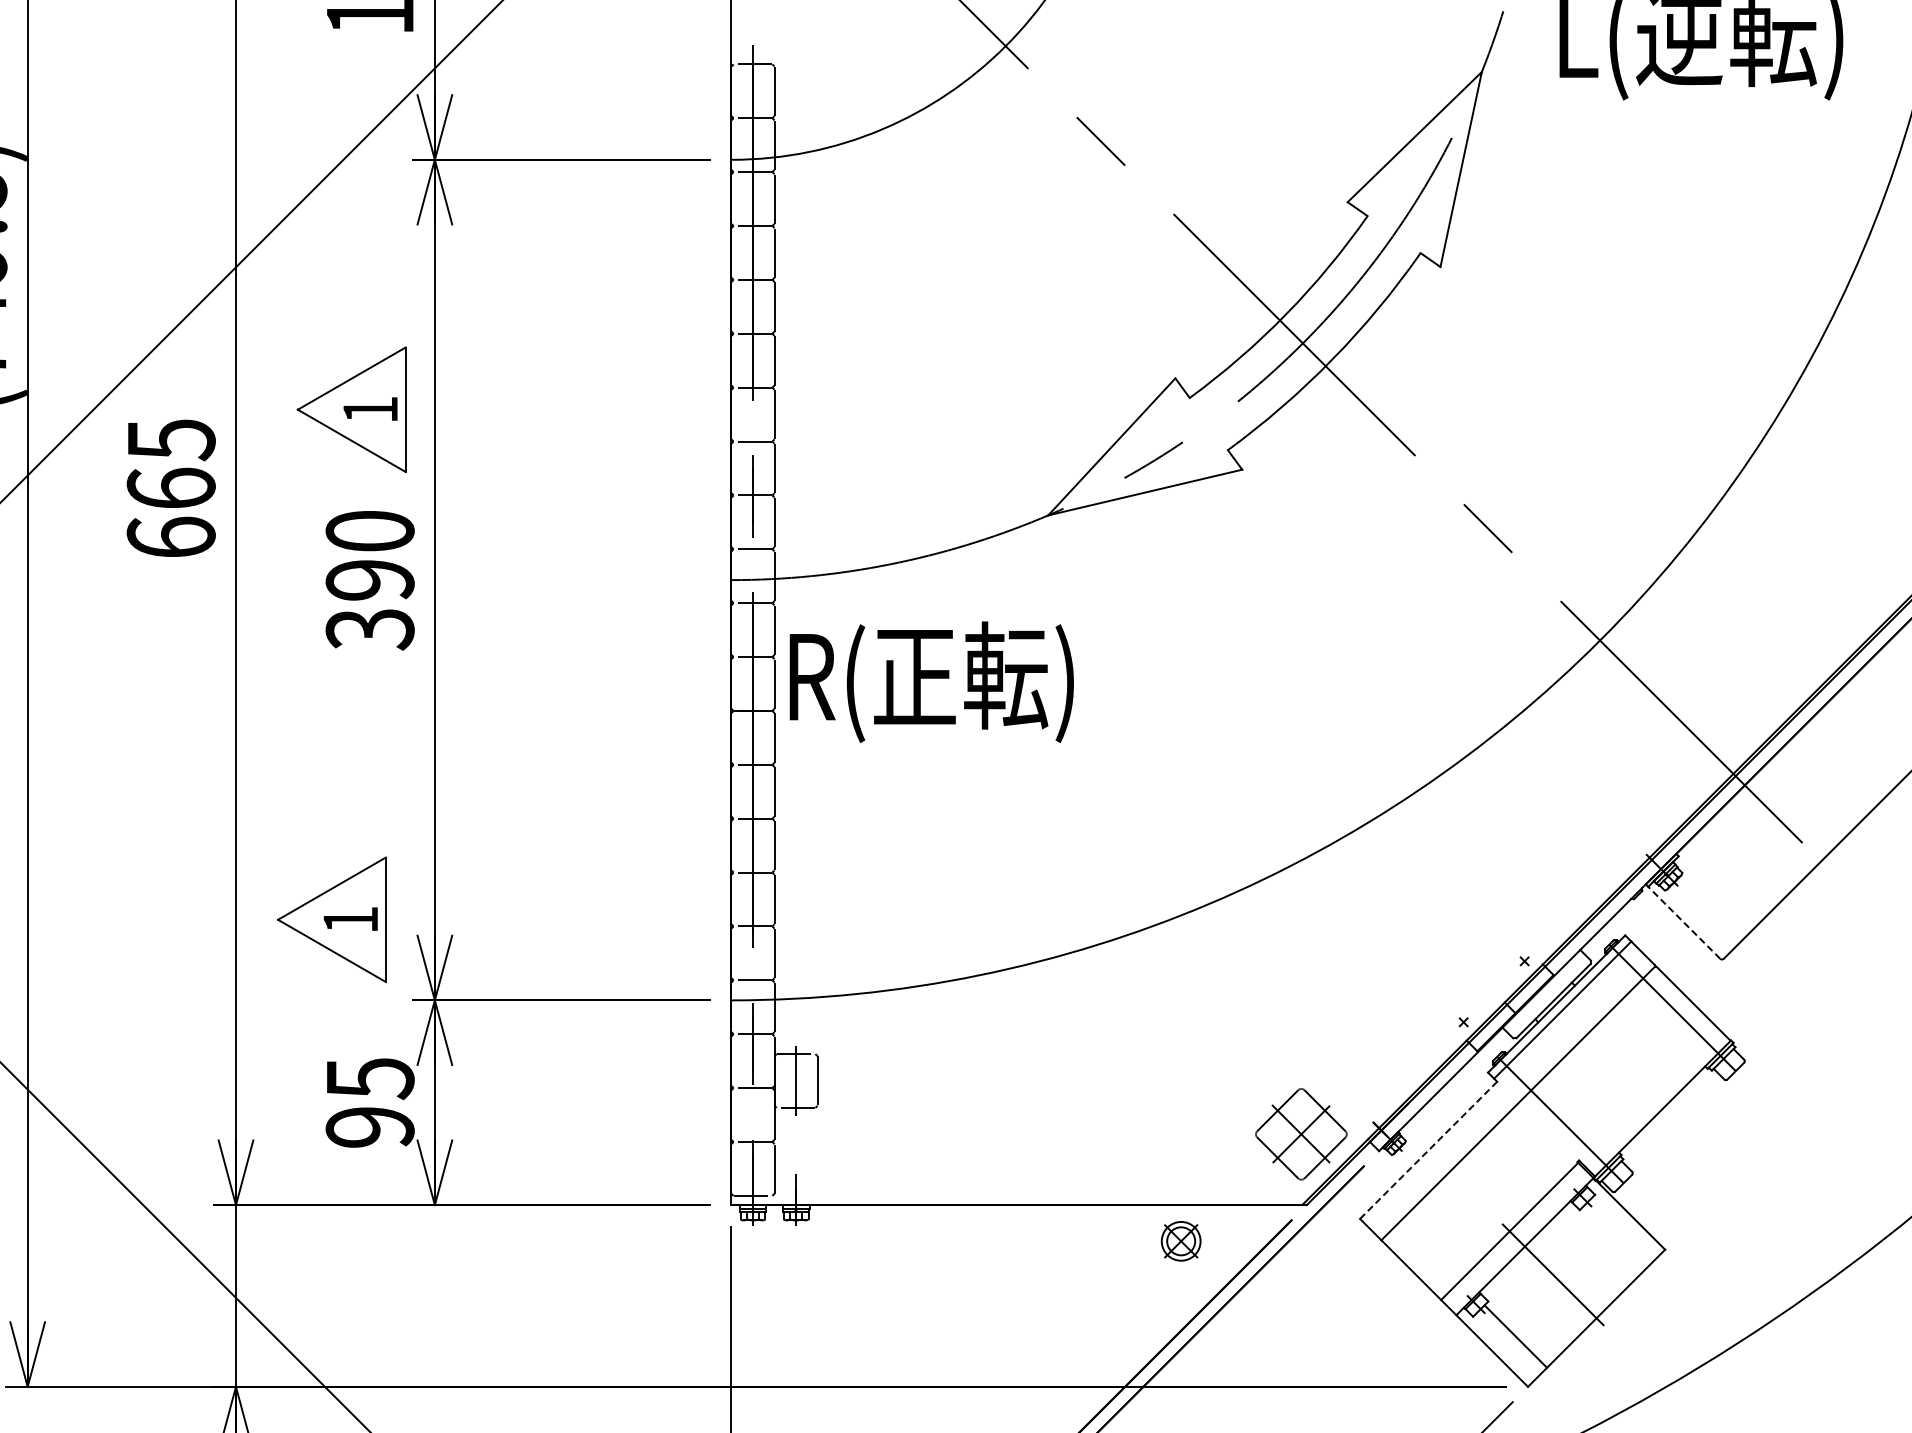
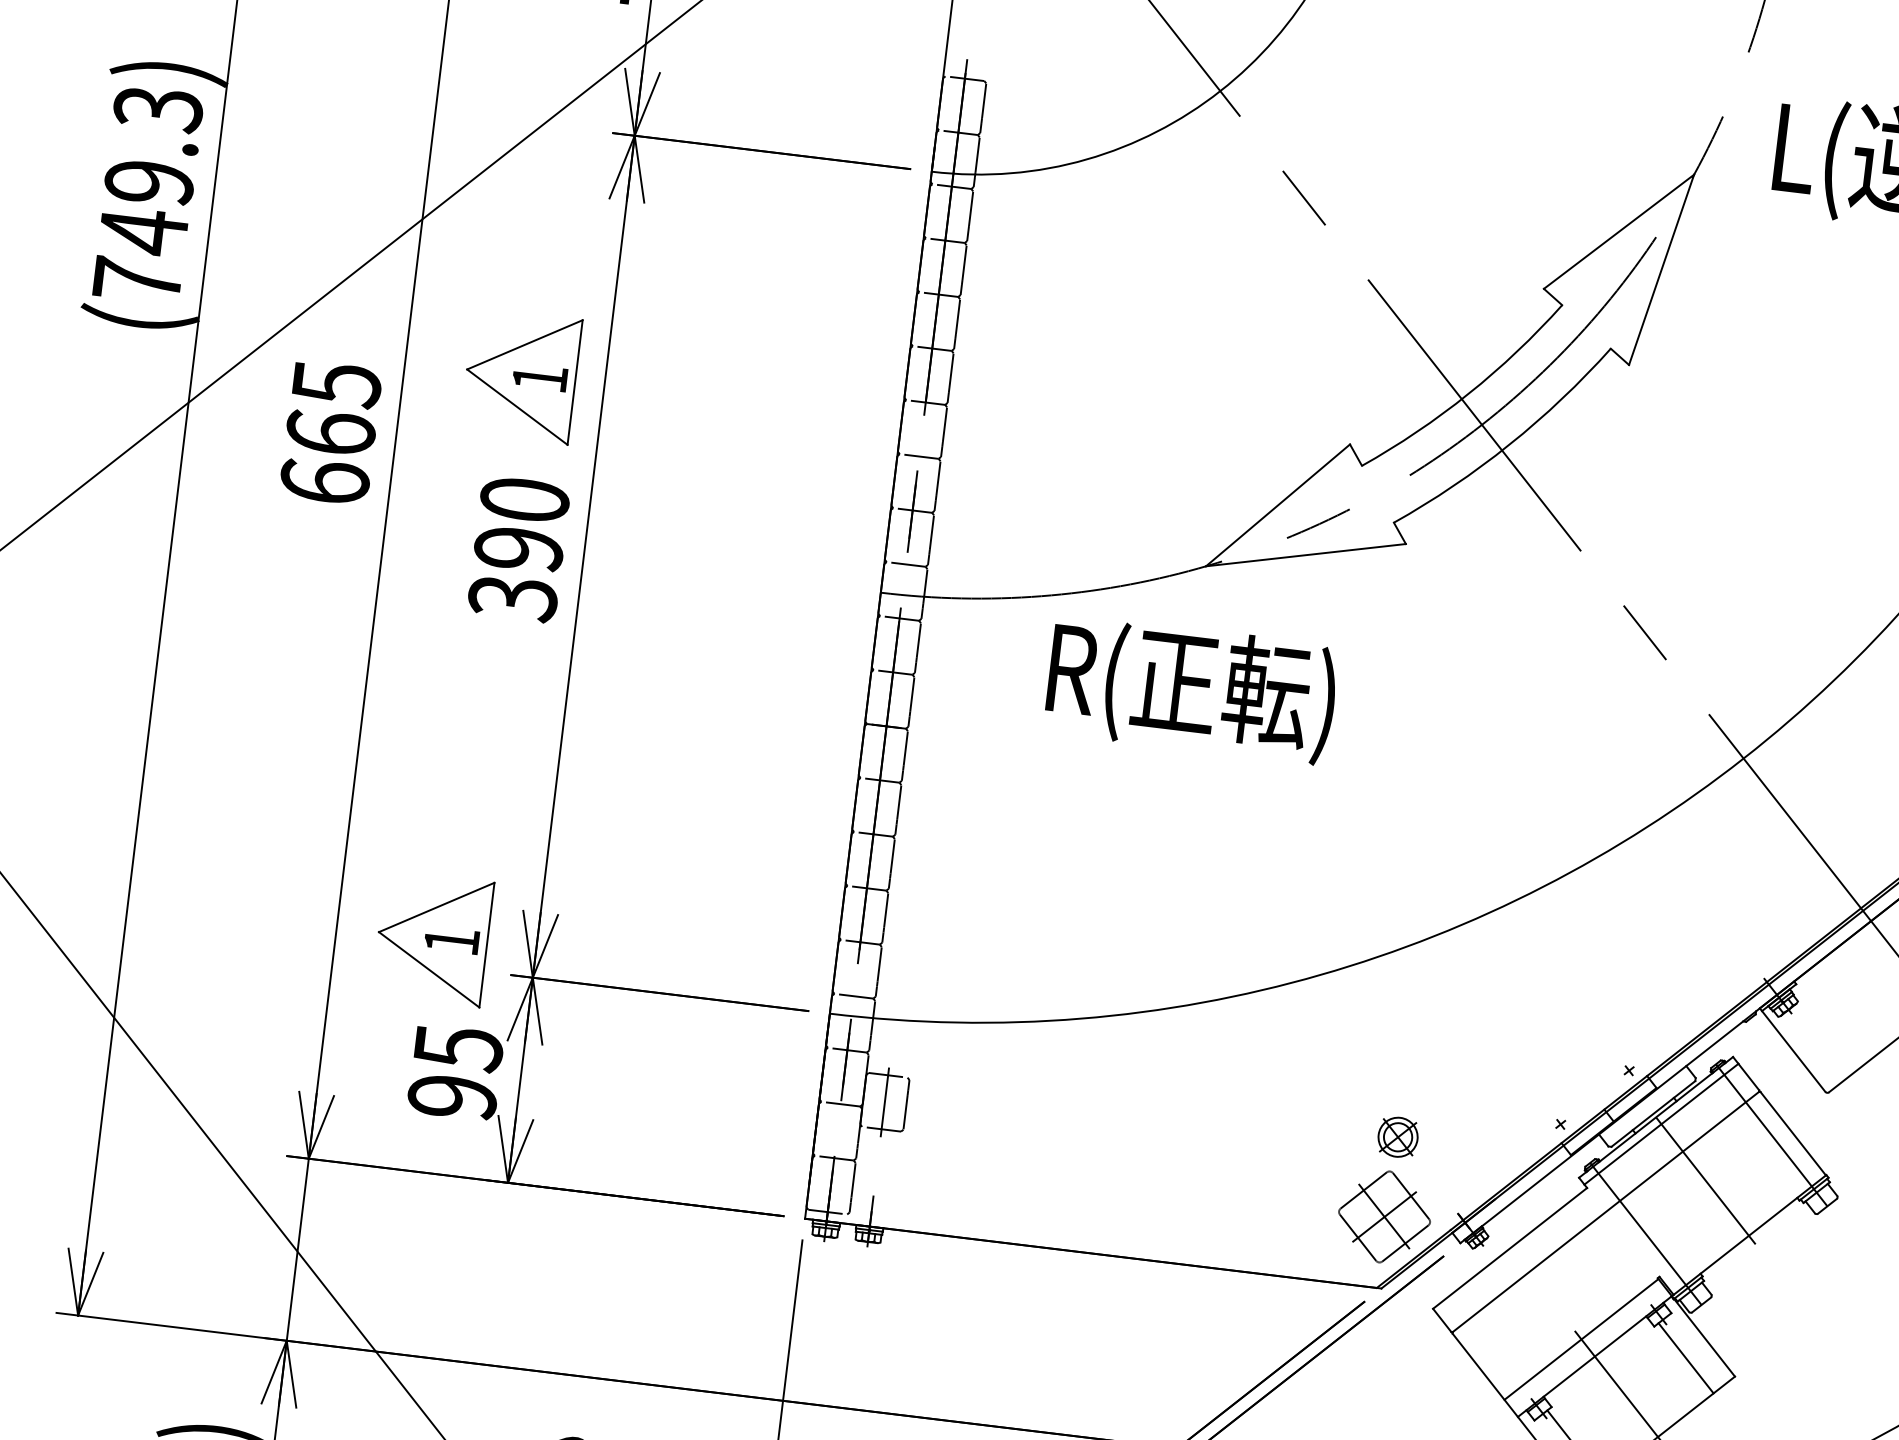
text: (931, 681) -> (1191, 688), moved
part: (331, 919) -> (432, 938), moved
line: (1683, 921) -> (1793, 1050), dashed -> solid
line: (1612, 1060) -> (1705, 1180), added
line: (1428, 1150) -> (1509, 1248), dashed -> solid
line: (1614, 1237) -> (1685, 1358), added
part: (1180, 1241) -> (1397, 1137), moved

